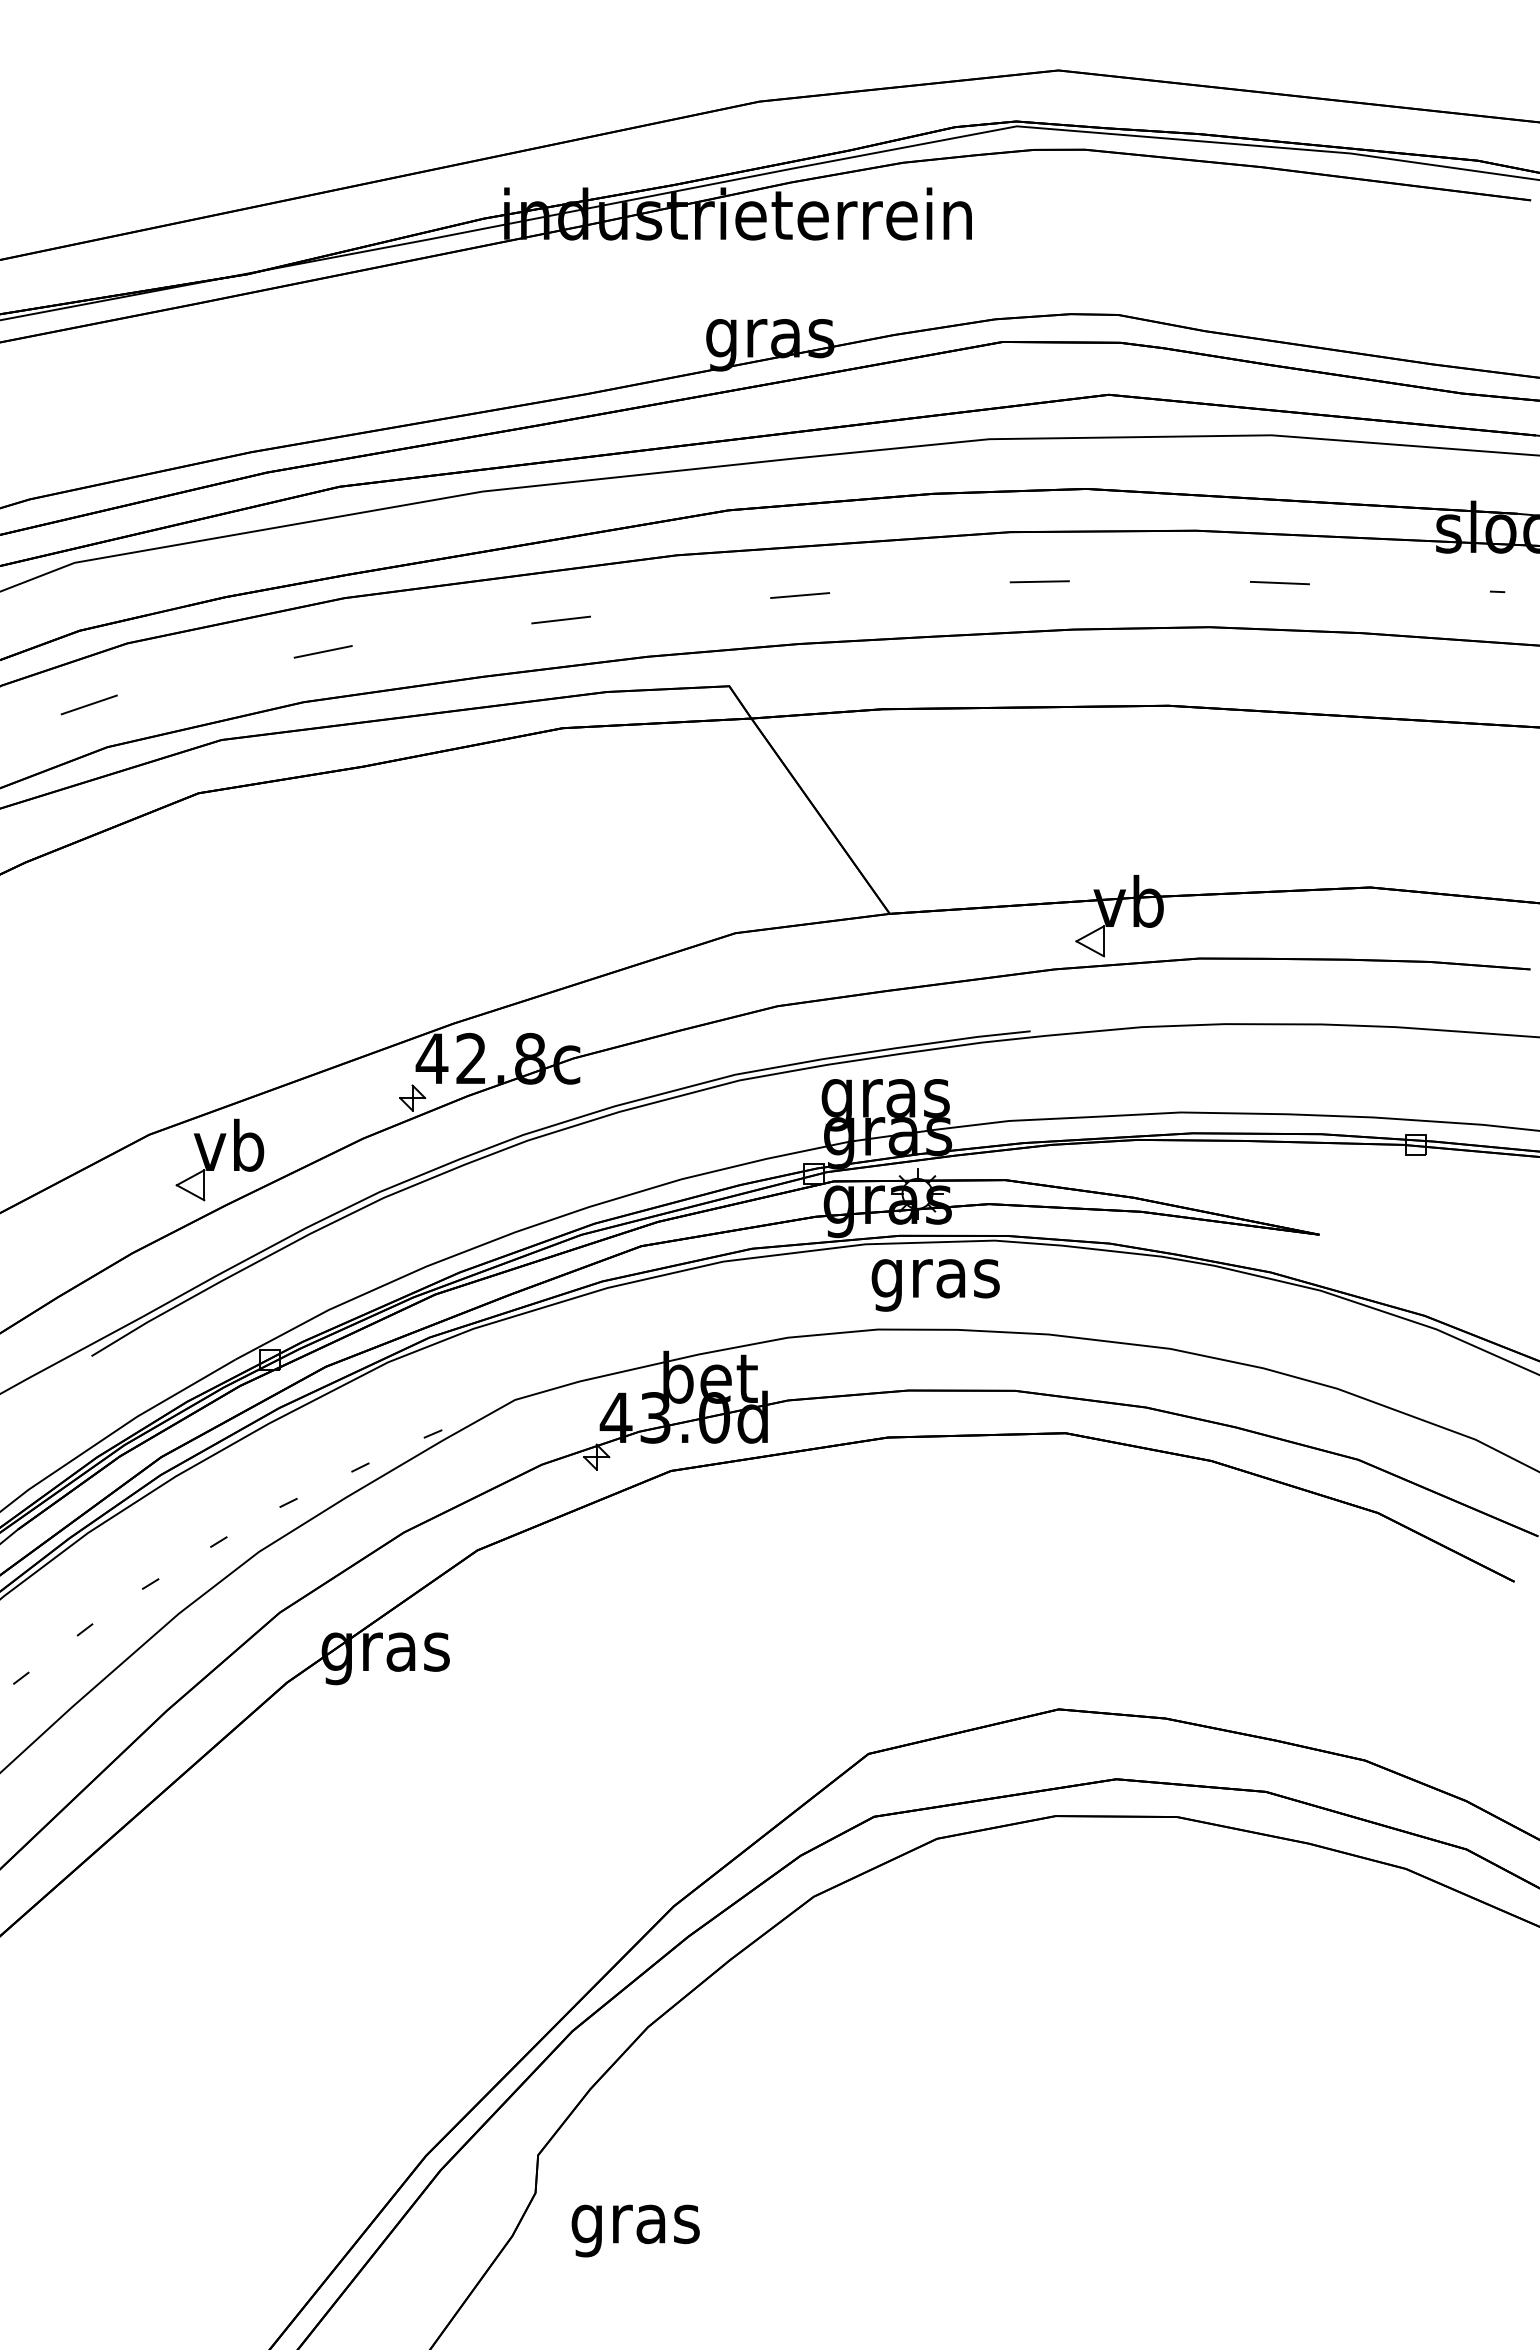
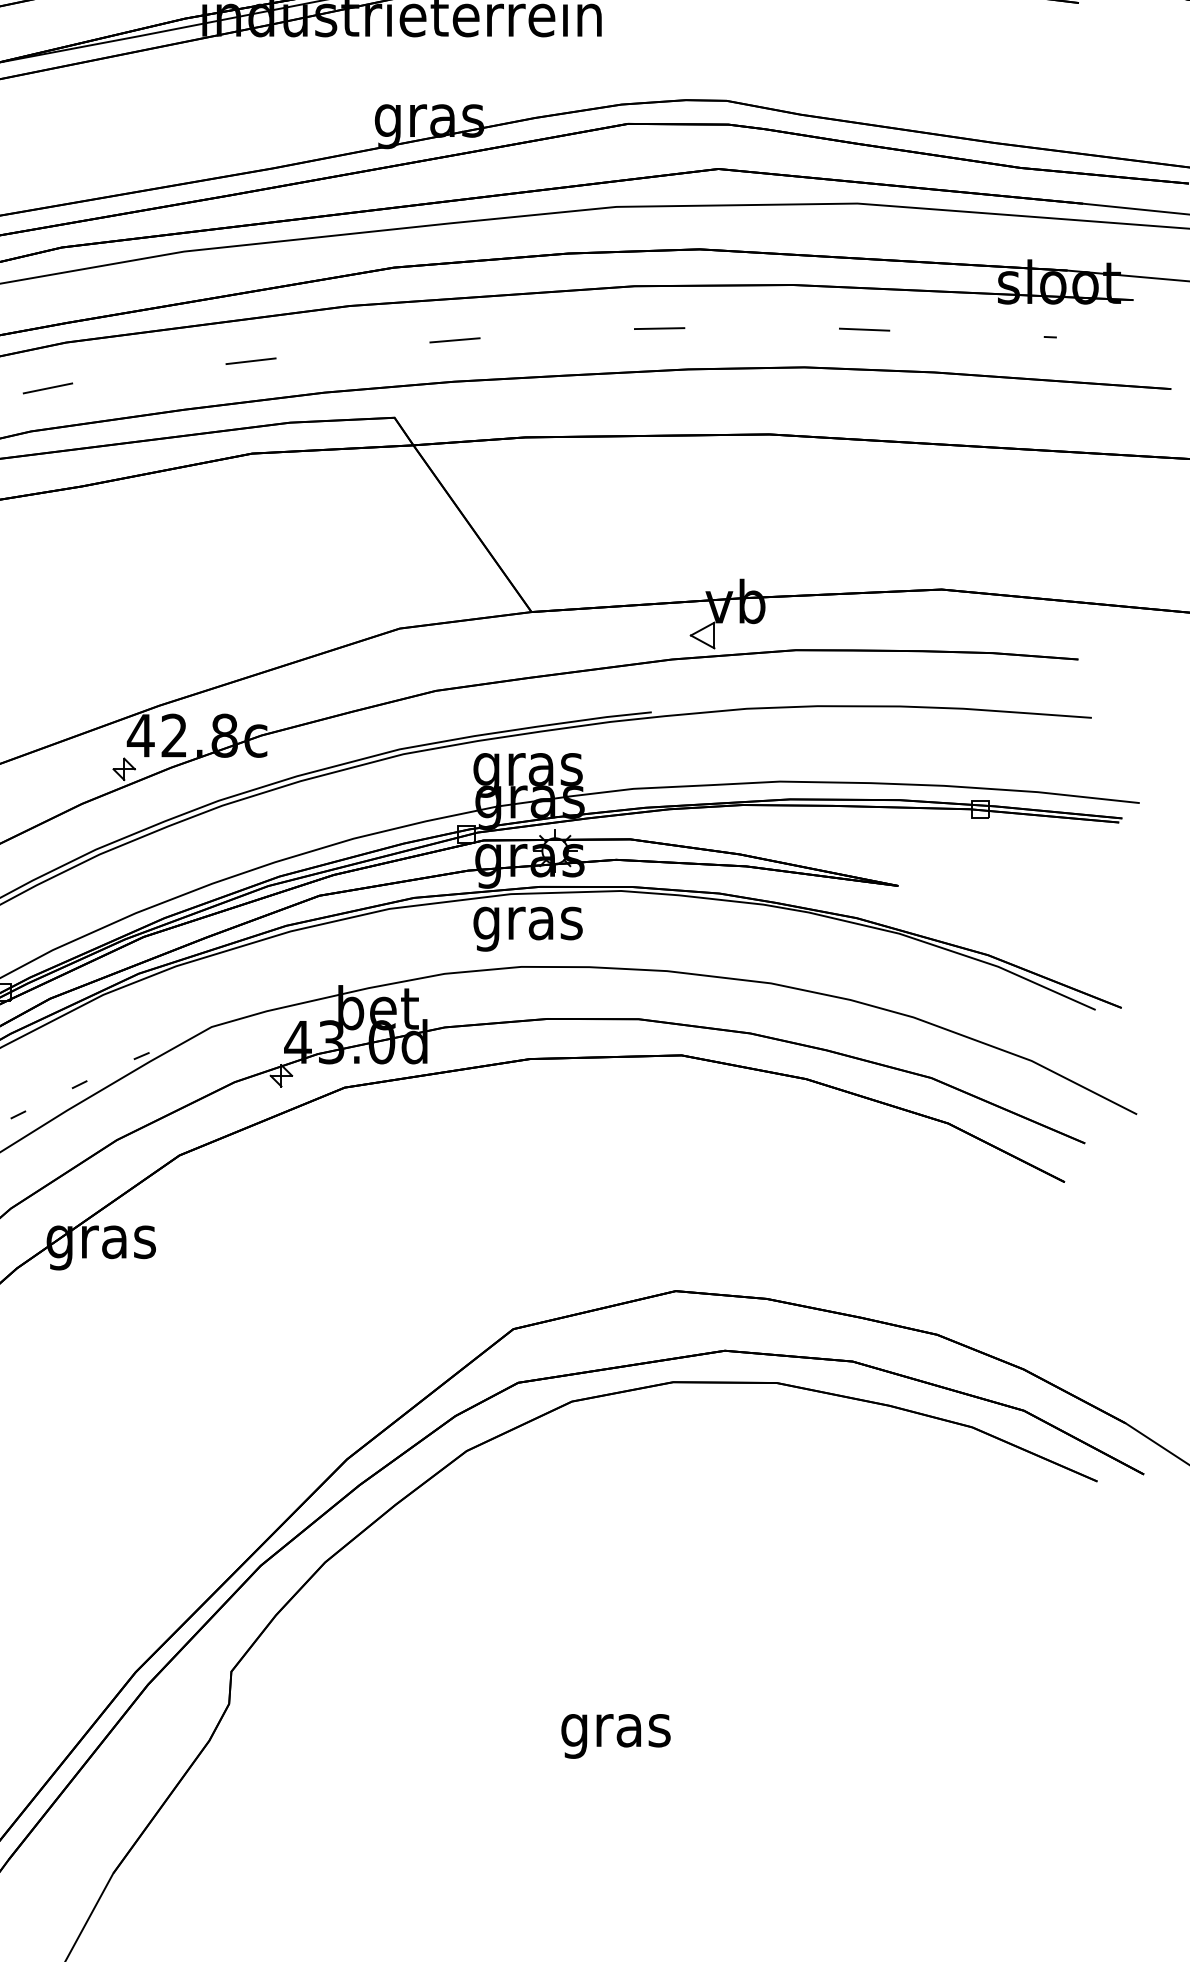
text: (935, 1285) -> (527, 929), moved
text: (635, 2230) -> (615, 1735), moved

